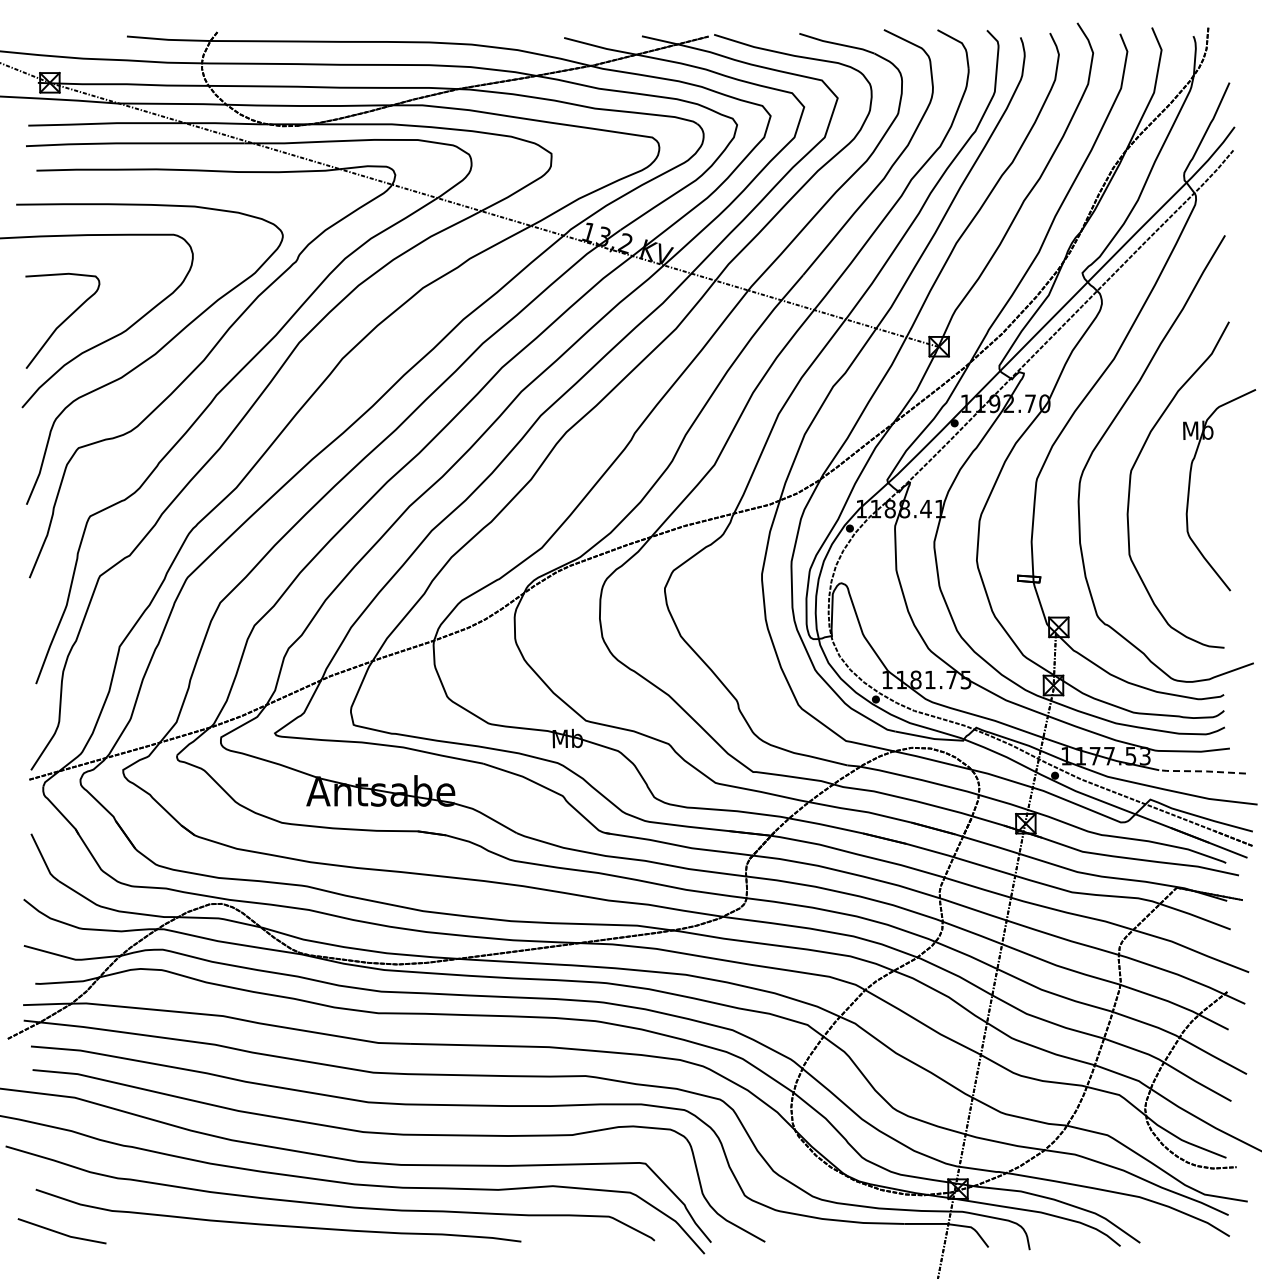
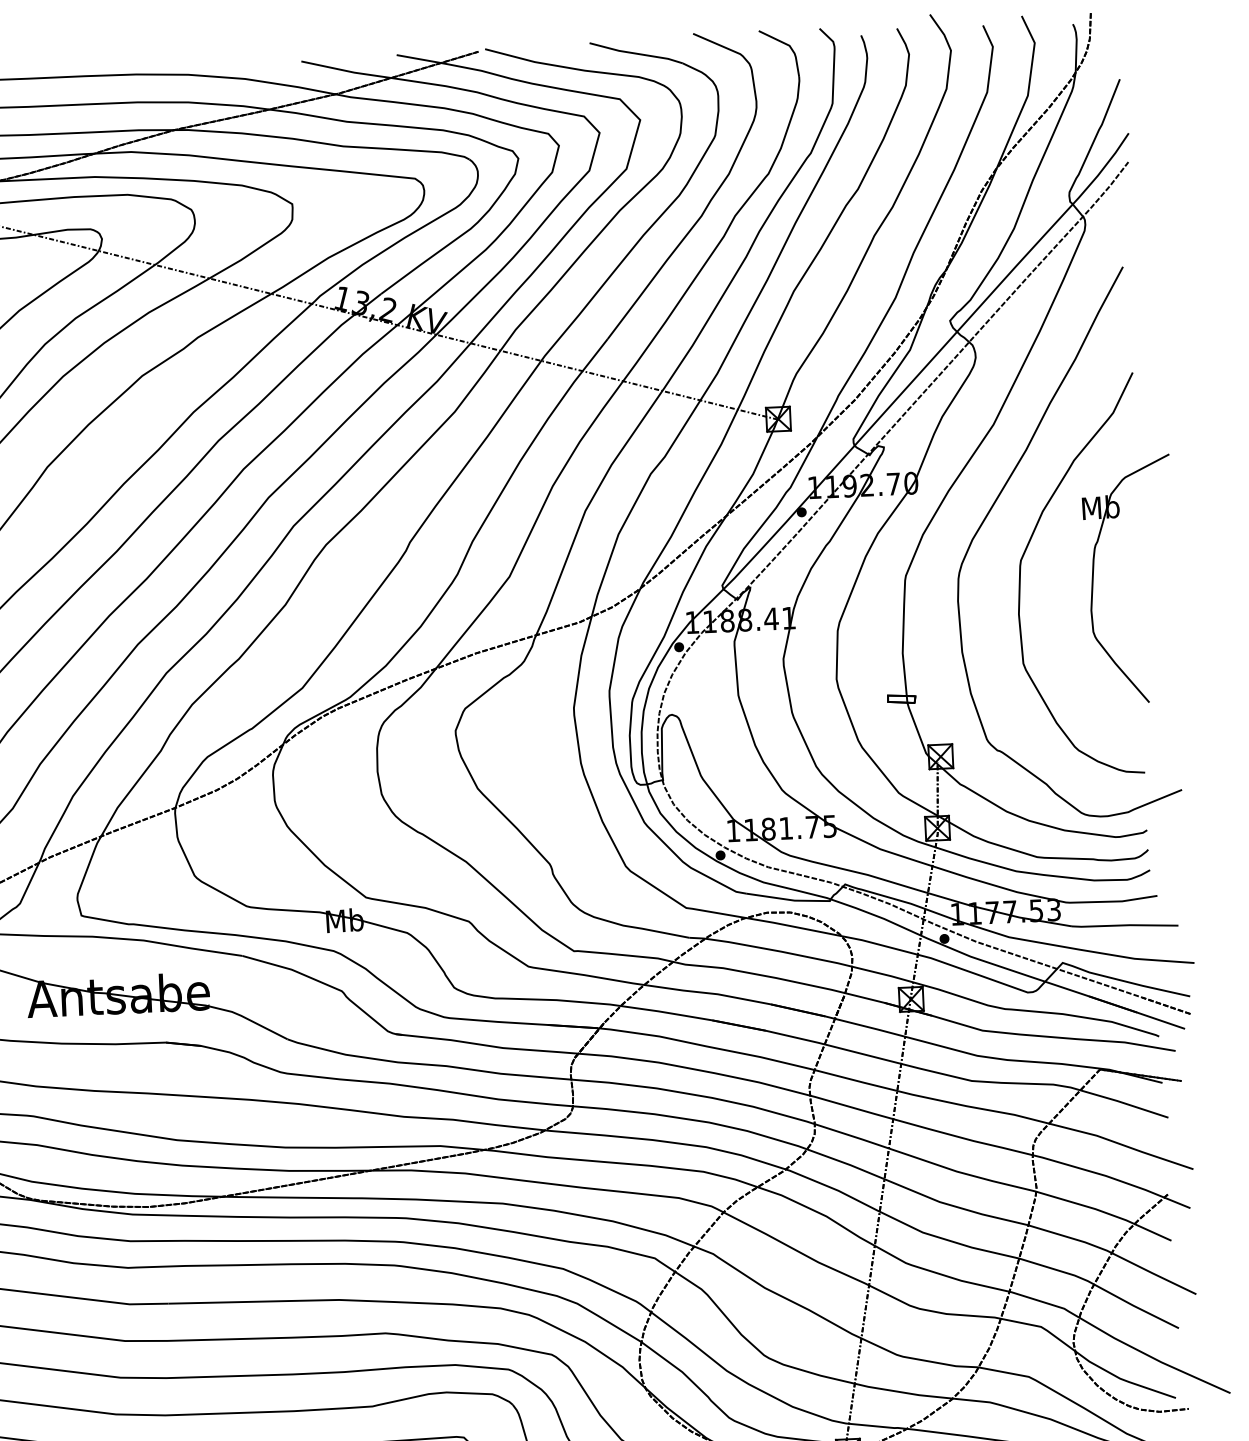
line: (1202, 771) -> (1125, 925), dashed -> solid

